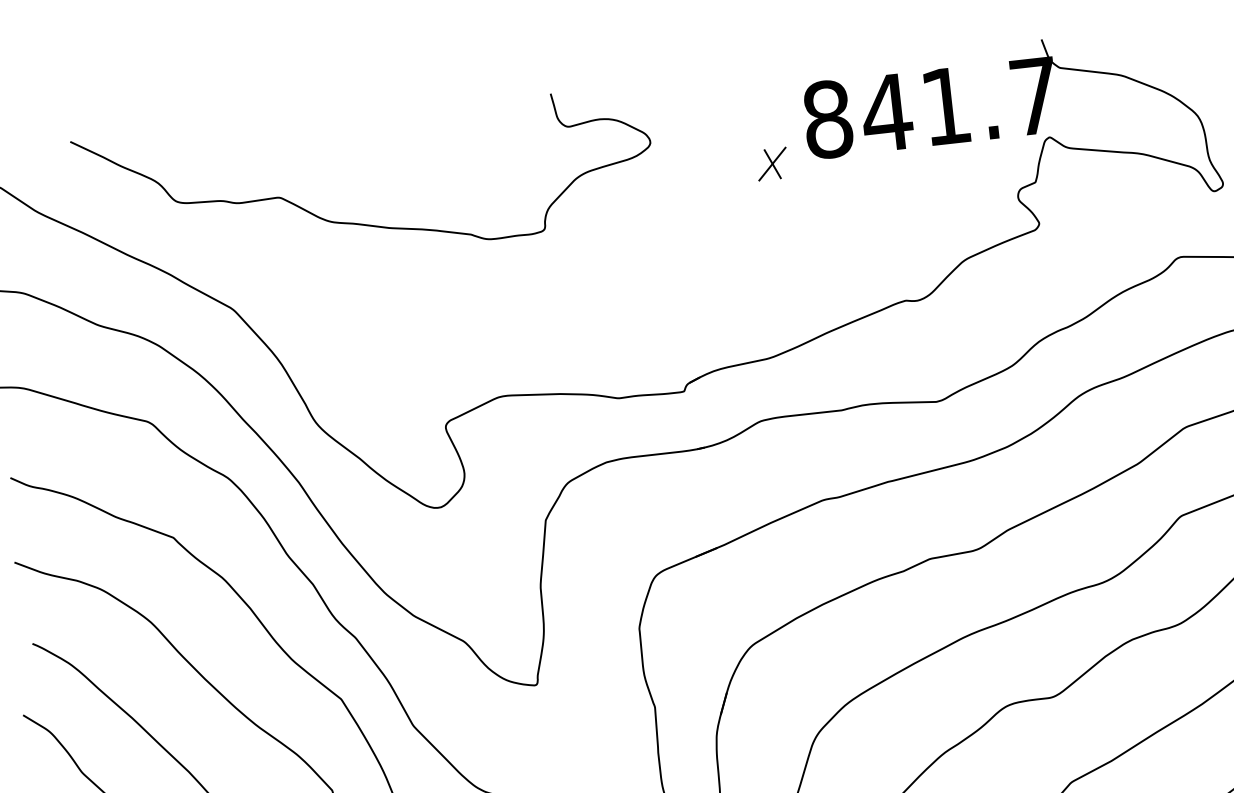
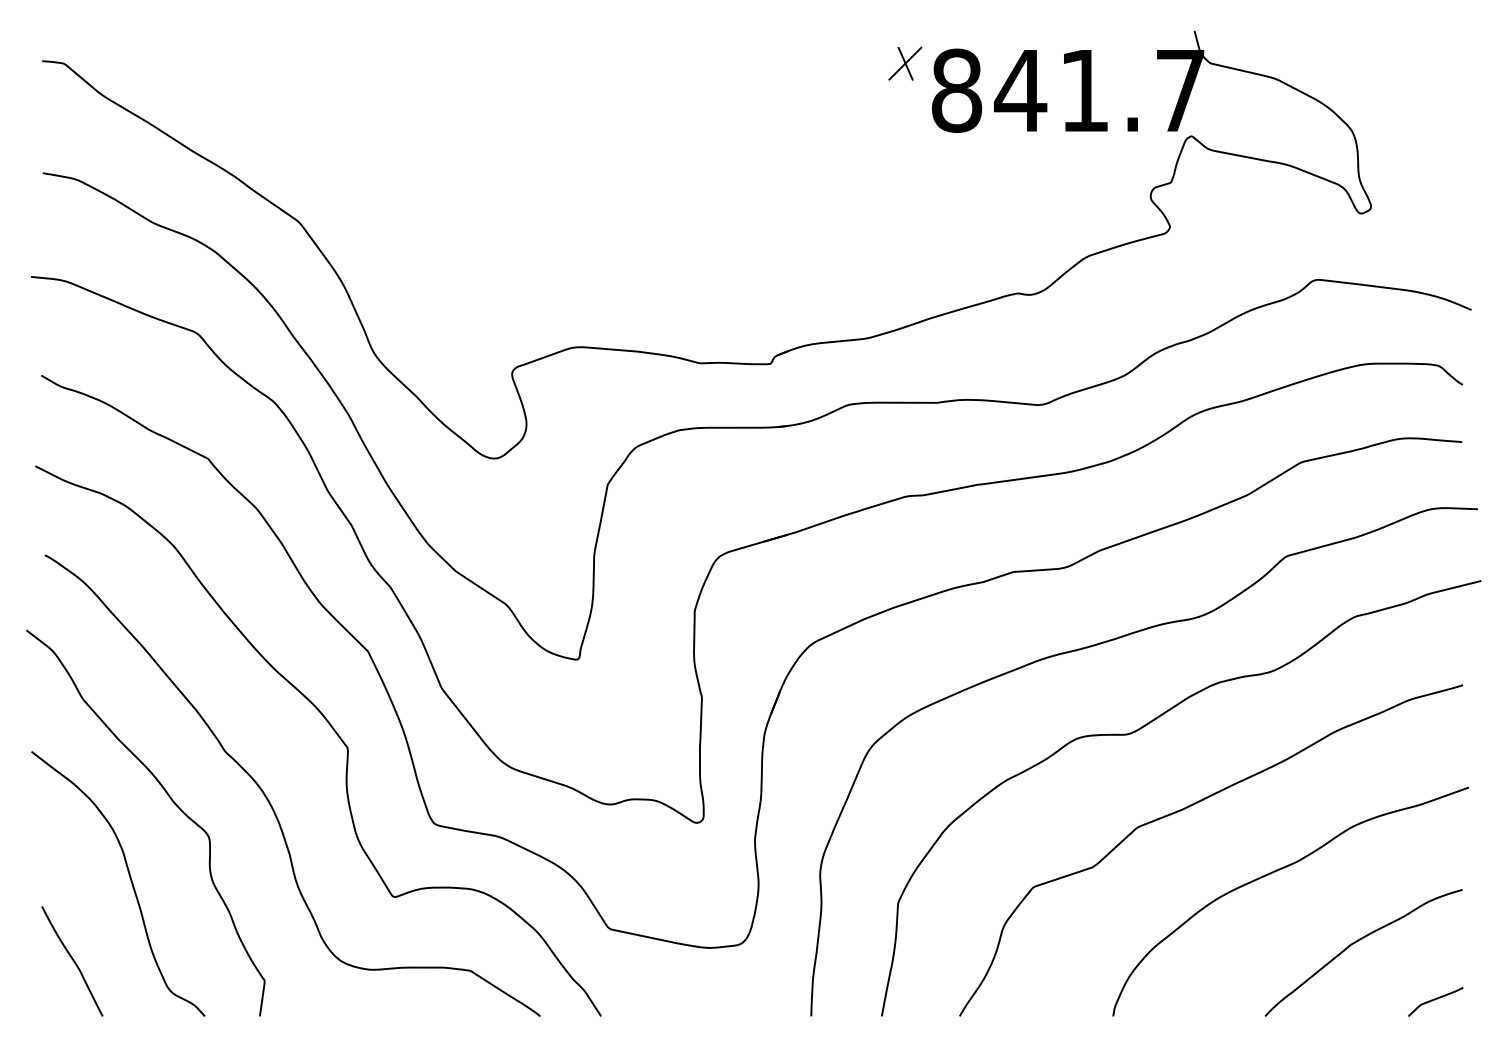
part: (772, 163) -> (905, 63), moved
curve: (360, 223) -> (445, 145), removed

